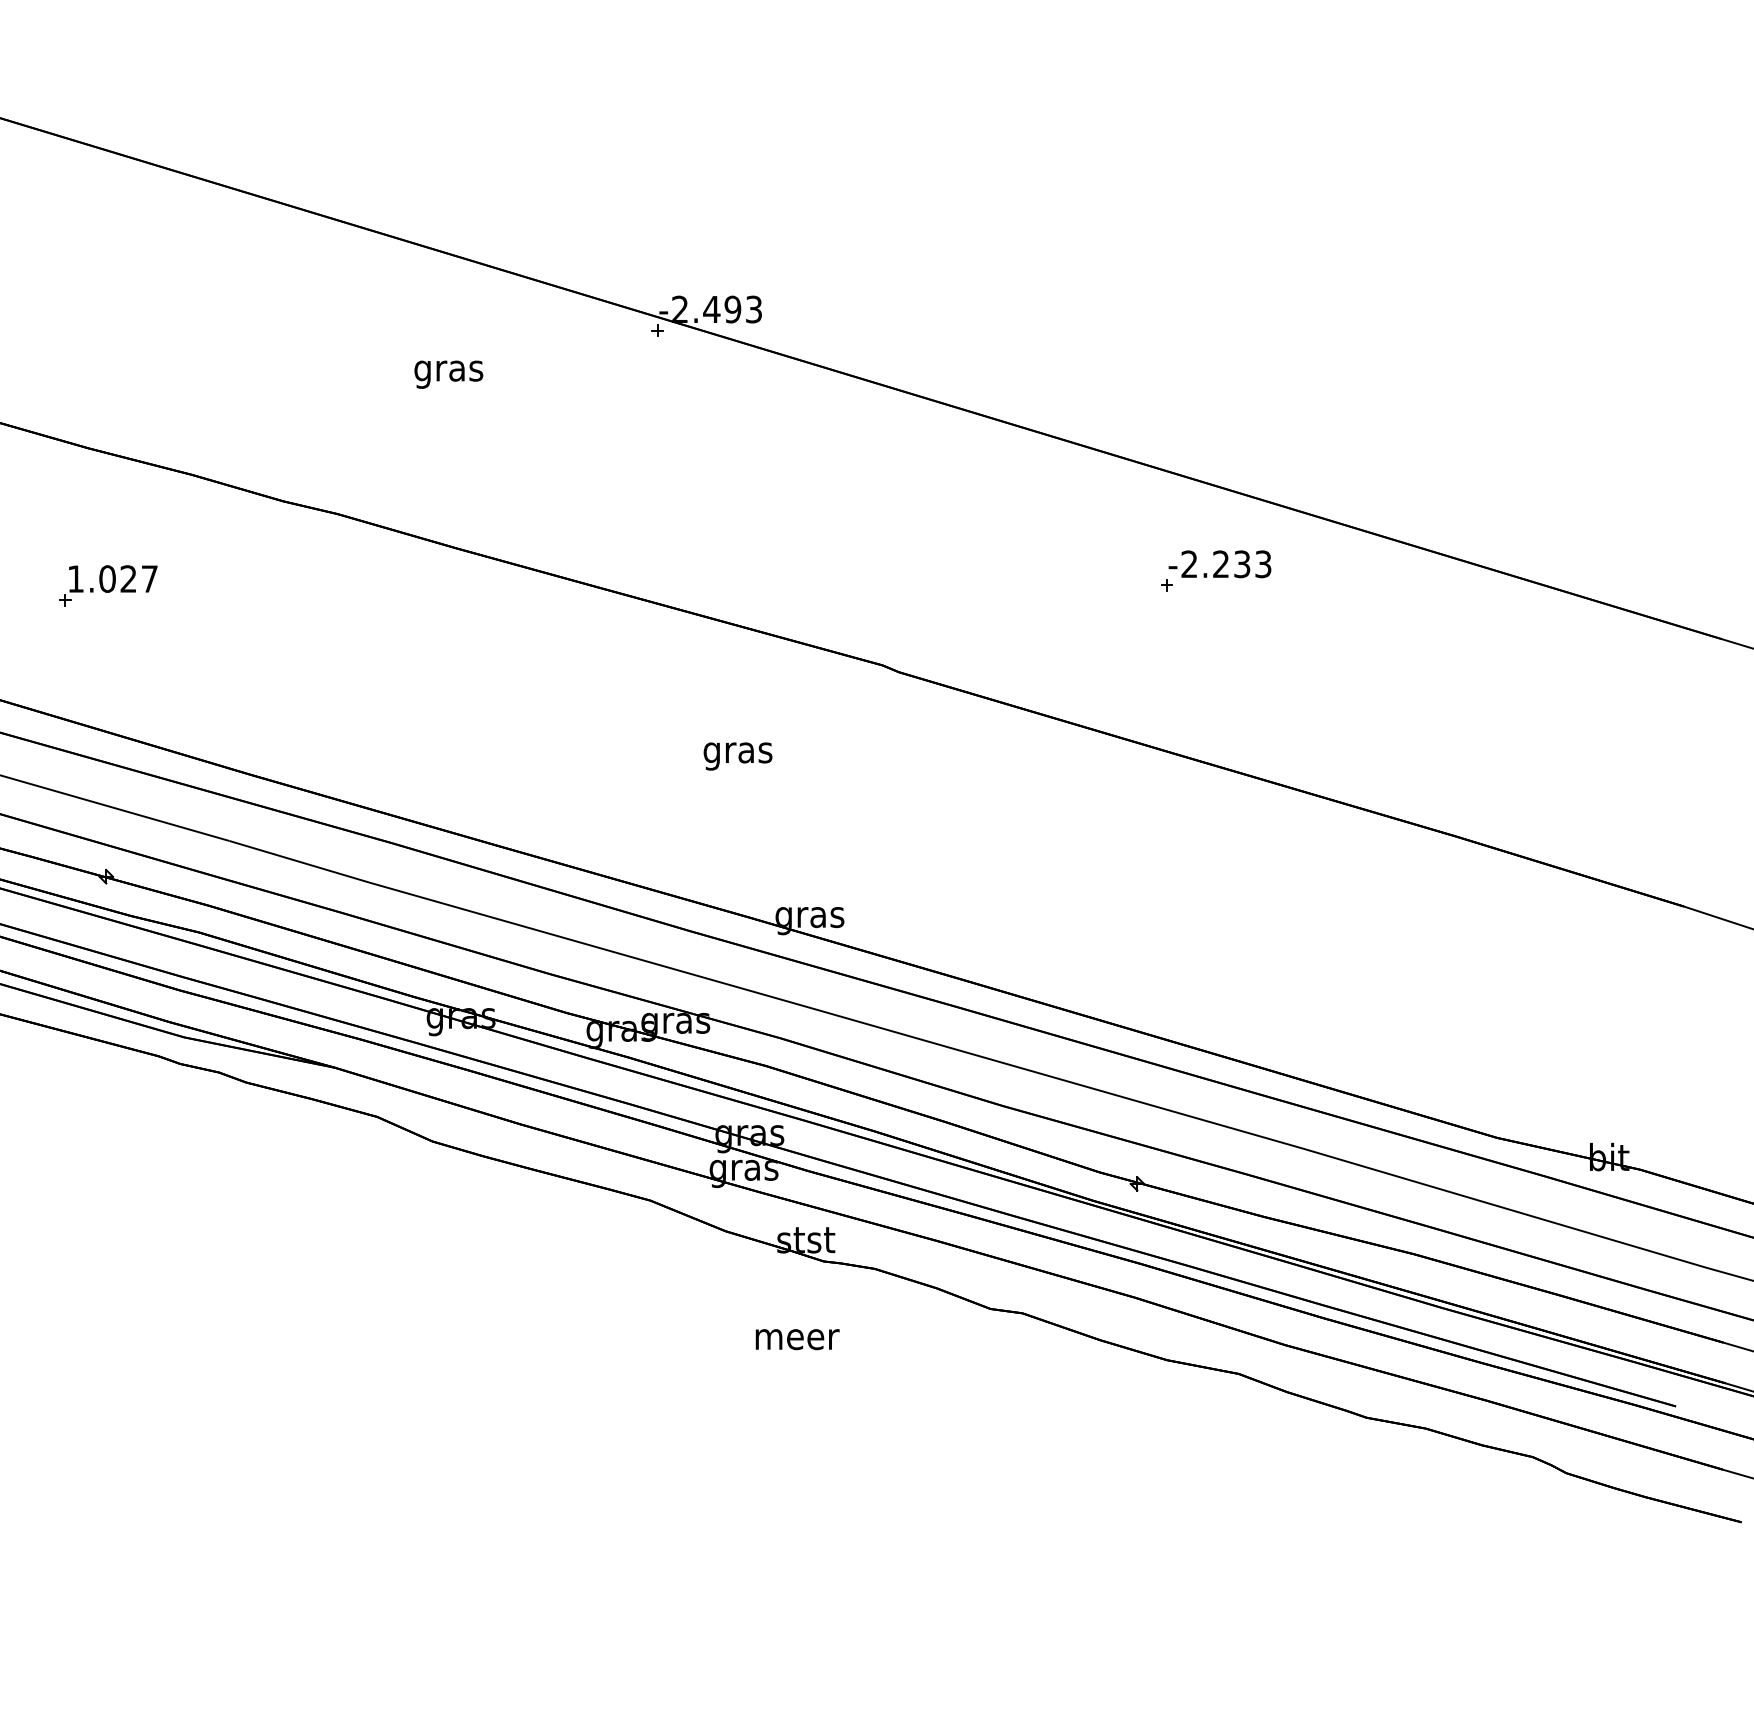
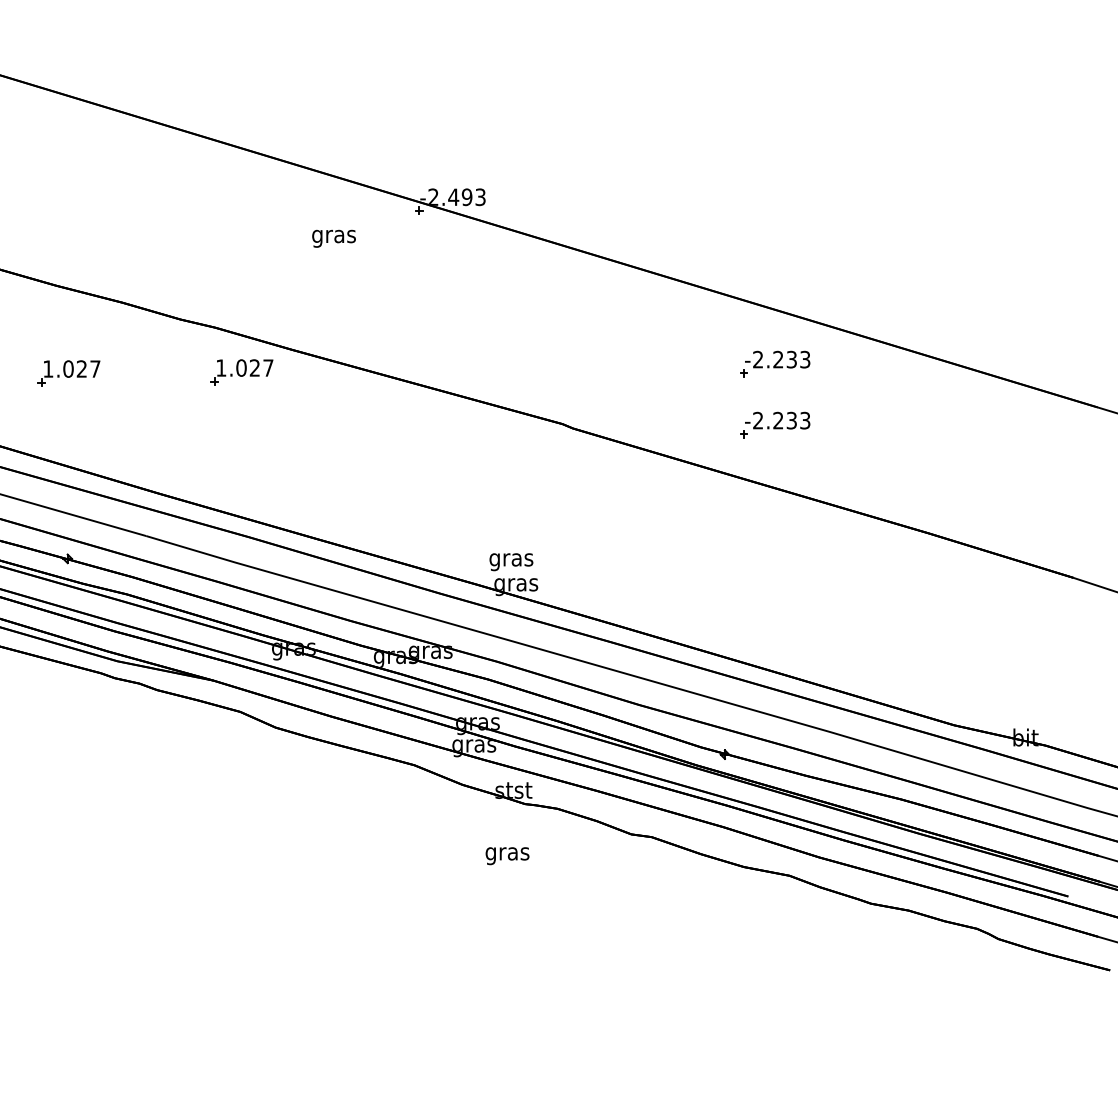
text: (447, 374) -> (333, 238), moved
part: (378, 584) -> (241, 372), added
part: (1216, 665) -> (775, 424), added
text: (738, 756) -> (511, 562), moved
text: (797, 1343) -> (508, 856), meer -> gras

